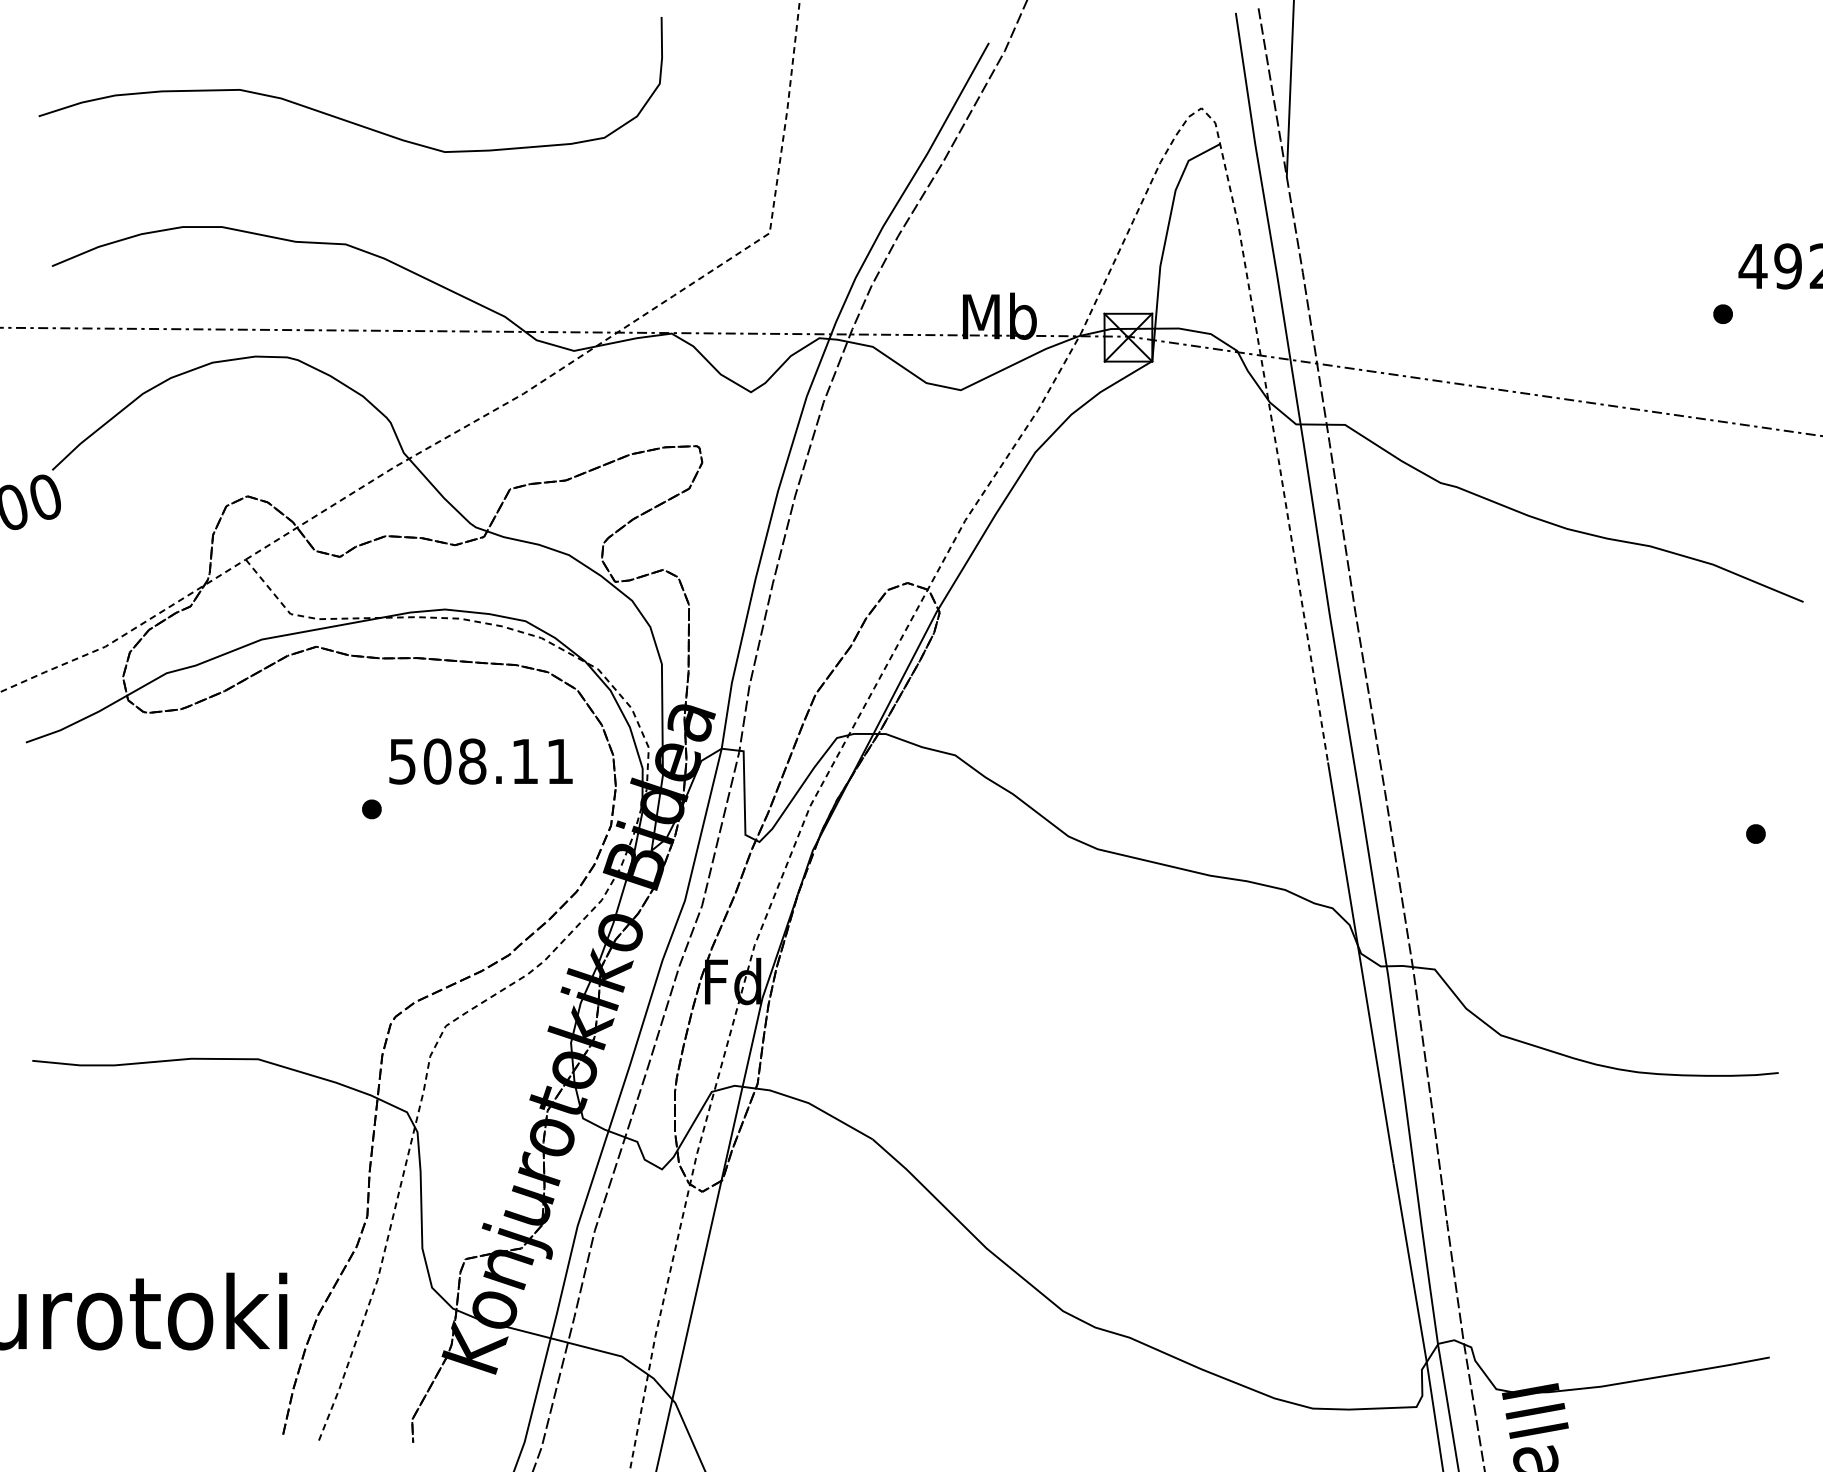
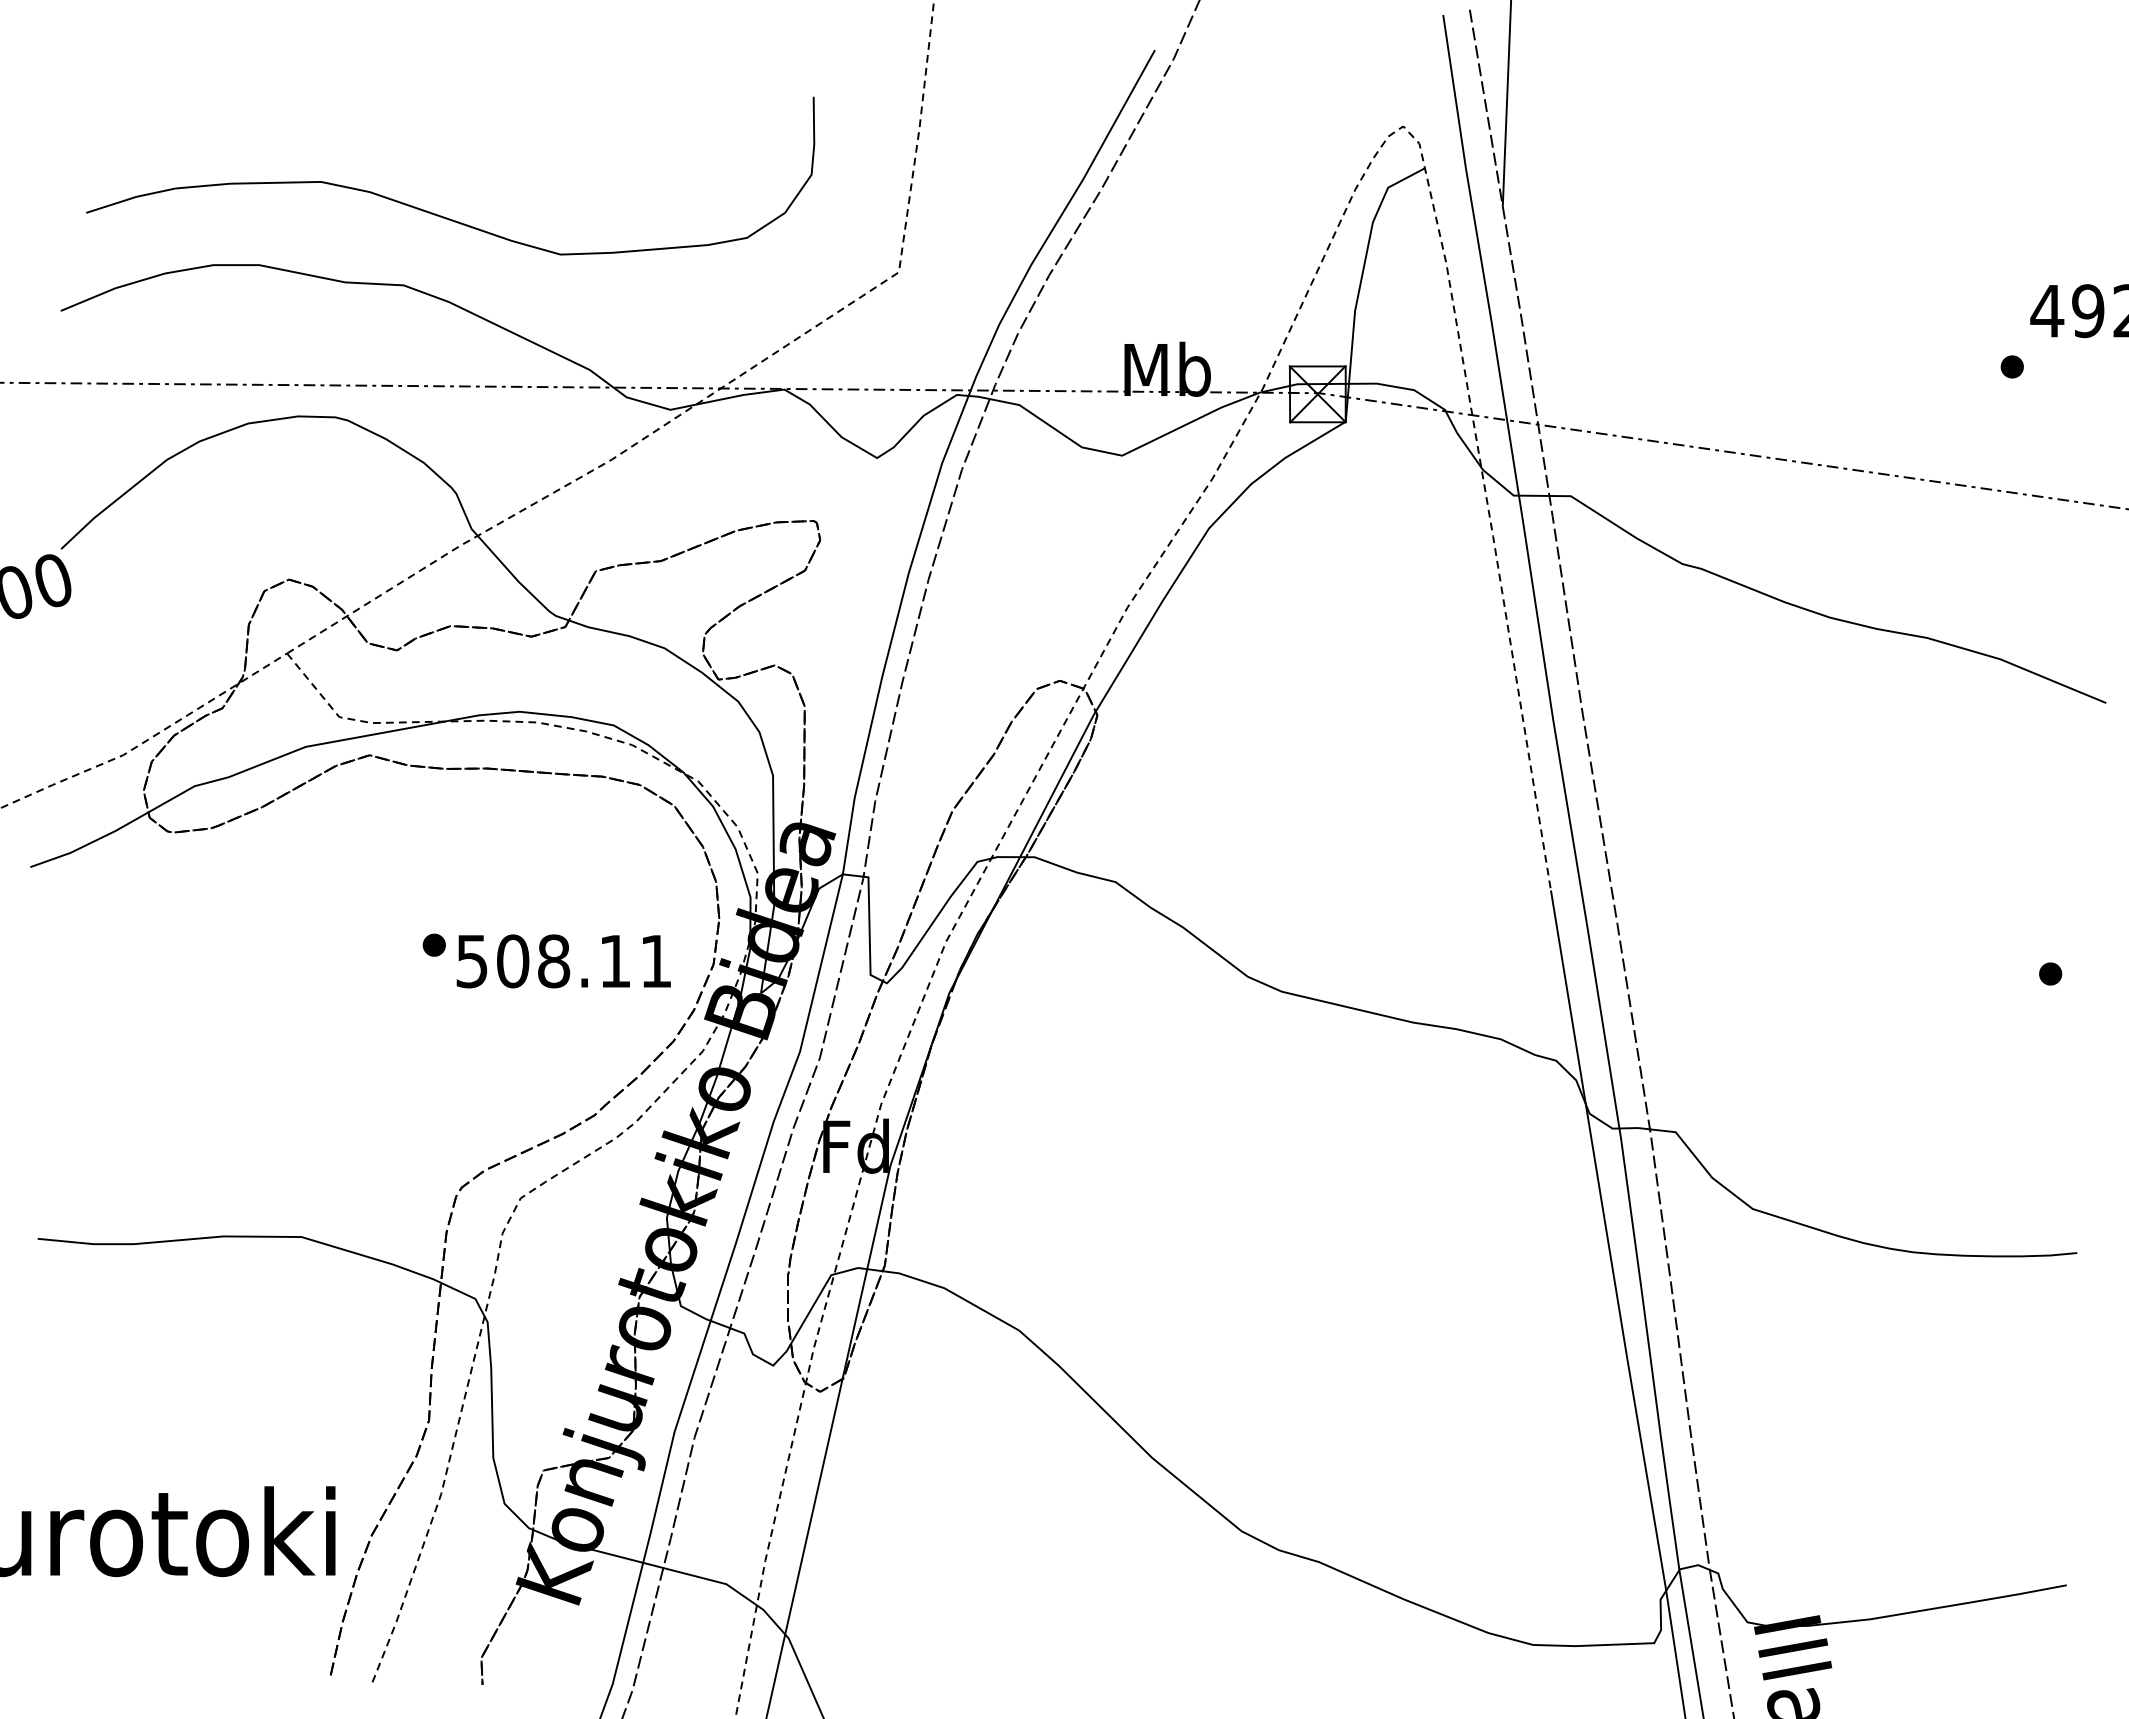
curve: (340, 117) -> (438, 214), moved
text: (480, 761) -> (563, 961), moved

